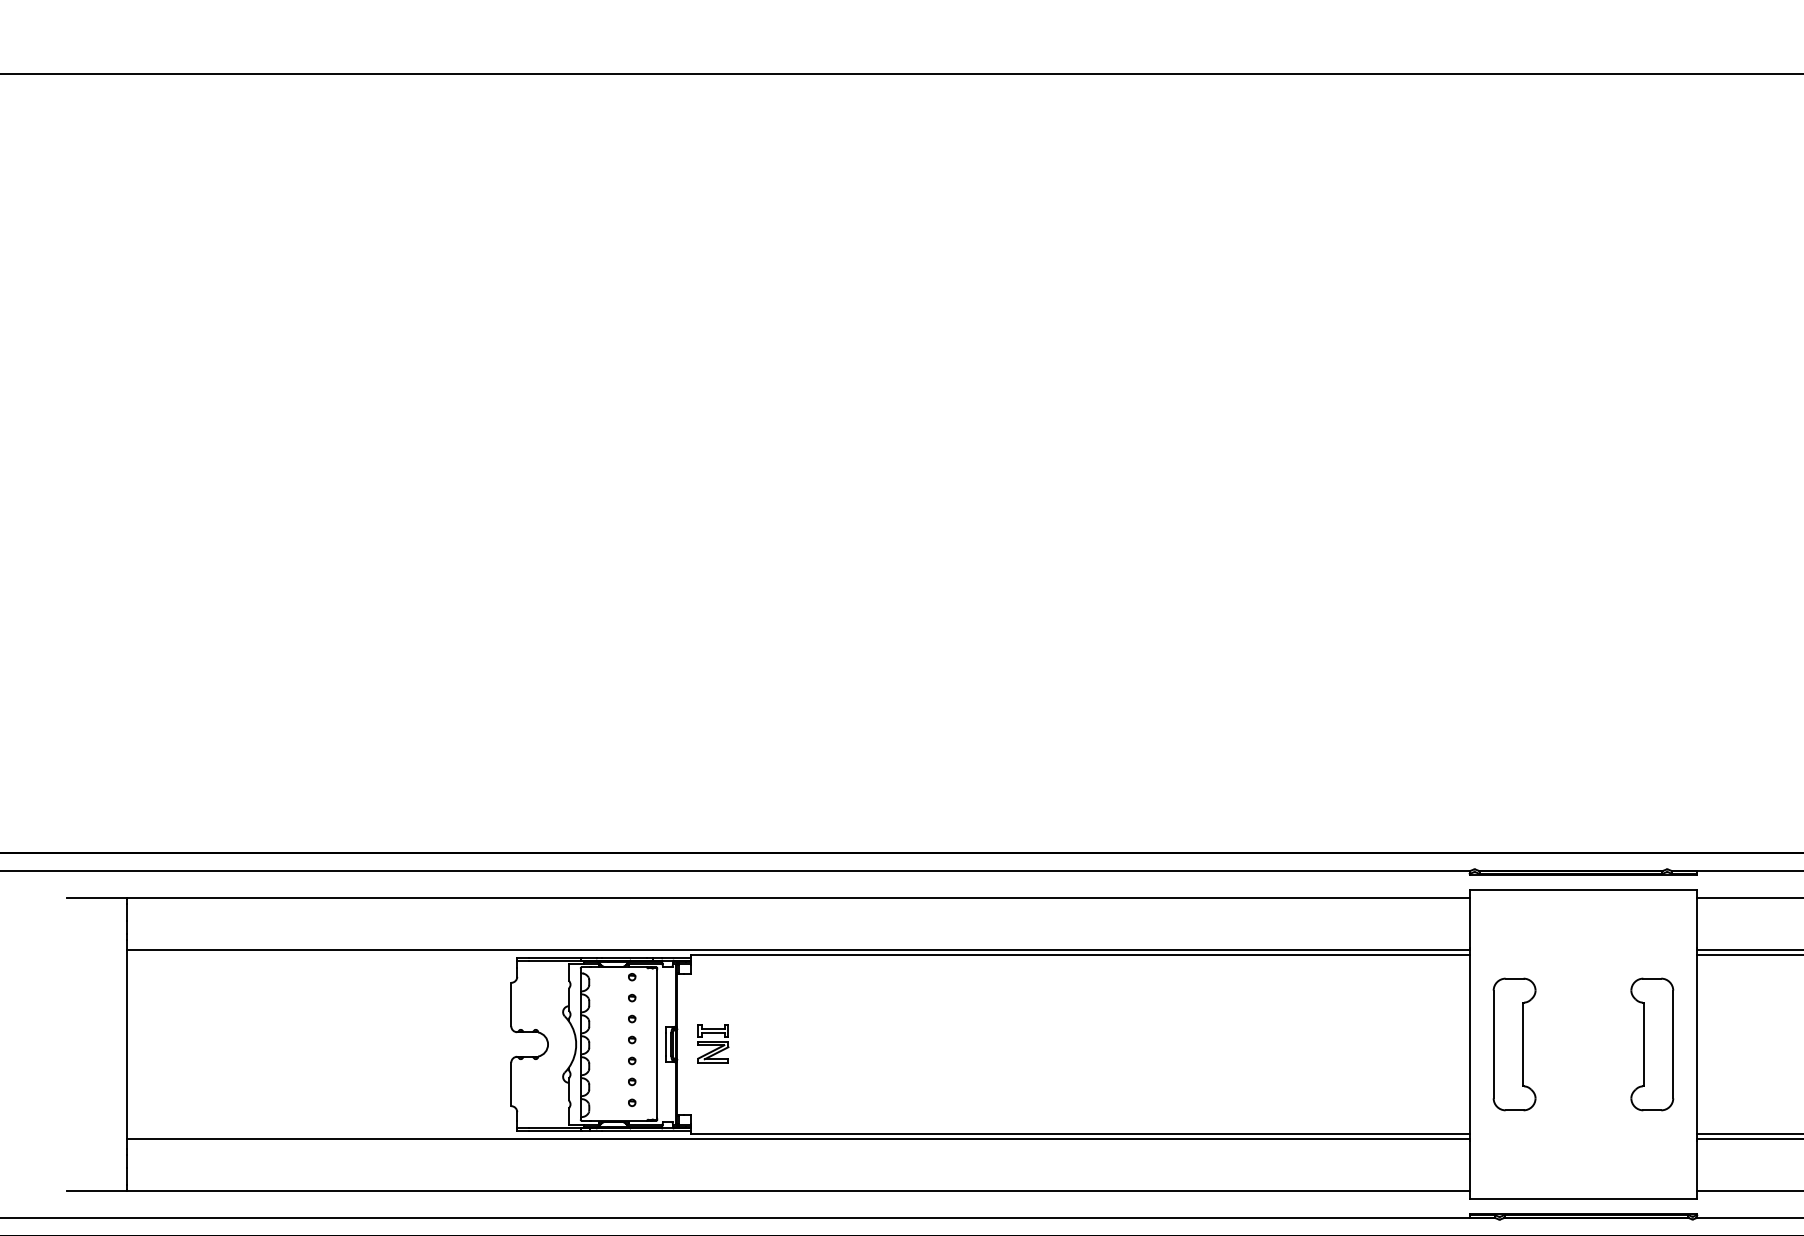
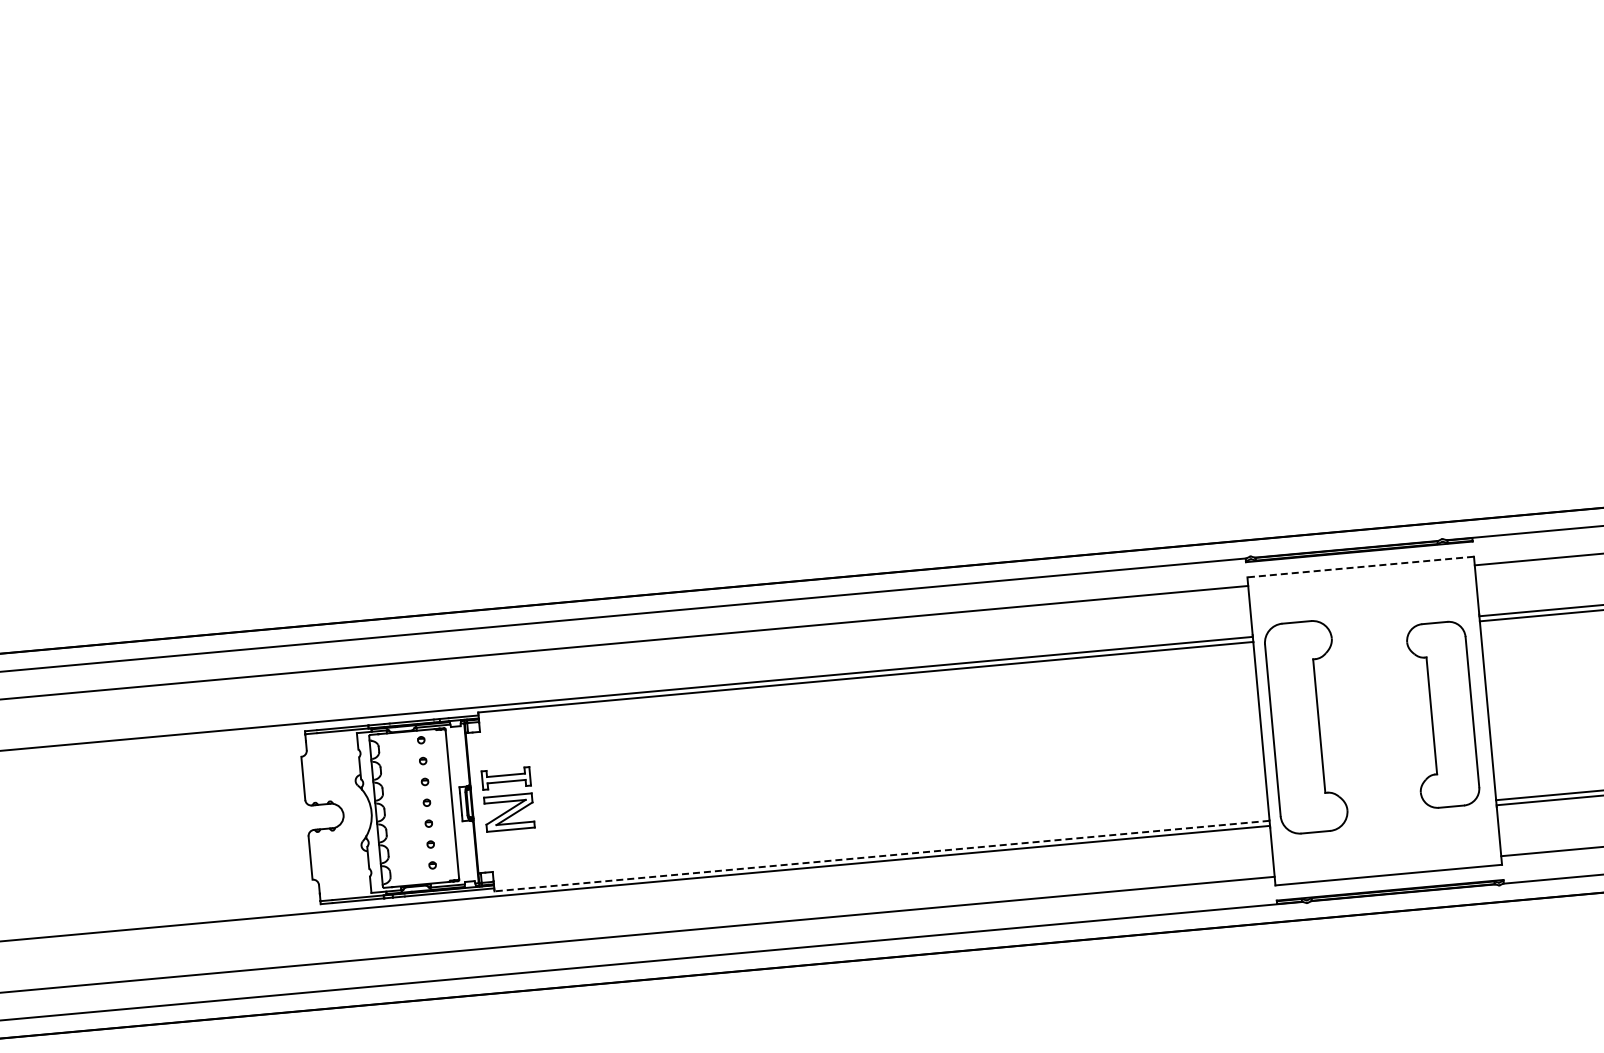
line: (1583, 889) -> (1360, 566), solid -> dashed
part: (713, 1043) -> (508, 798), size x1.6
part: (1514, 1044) -> (1306, 727), size x1.6
part: (1652, 1044) -> (1443, 714), size x1.4
line: (1080, 1134) -> (881, 856), solid -> dashed

